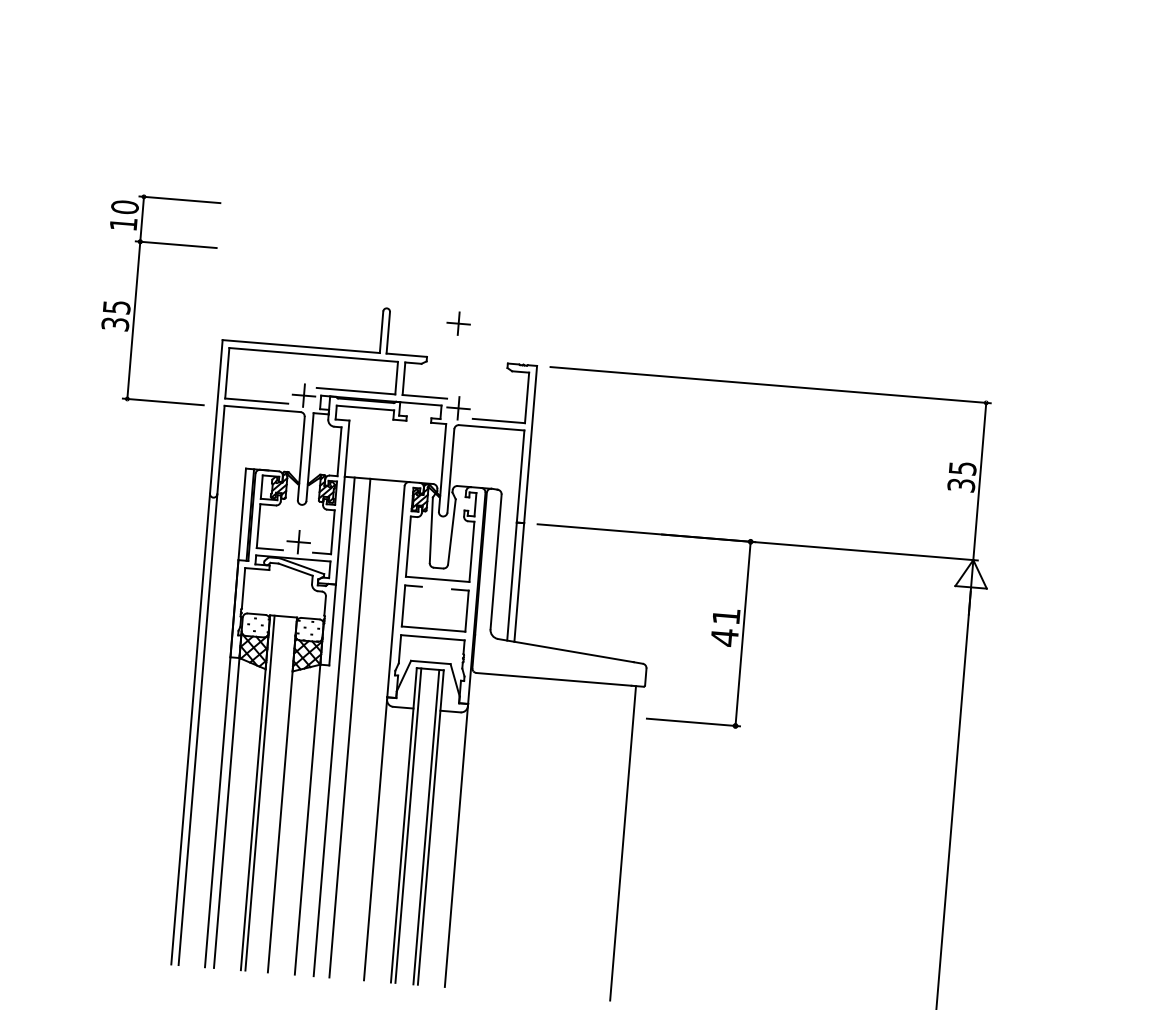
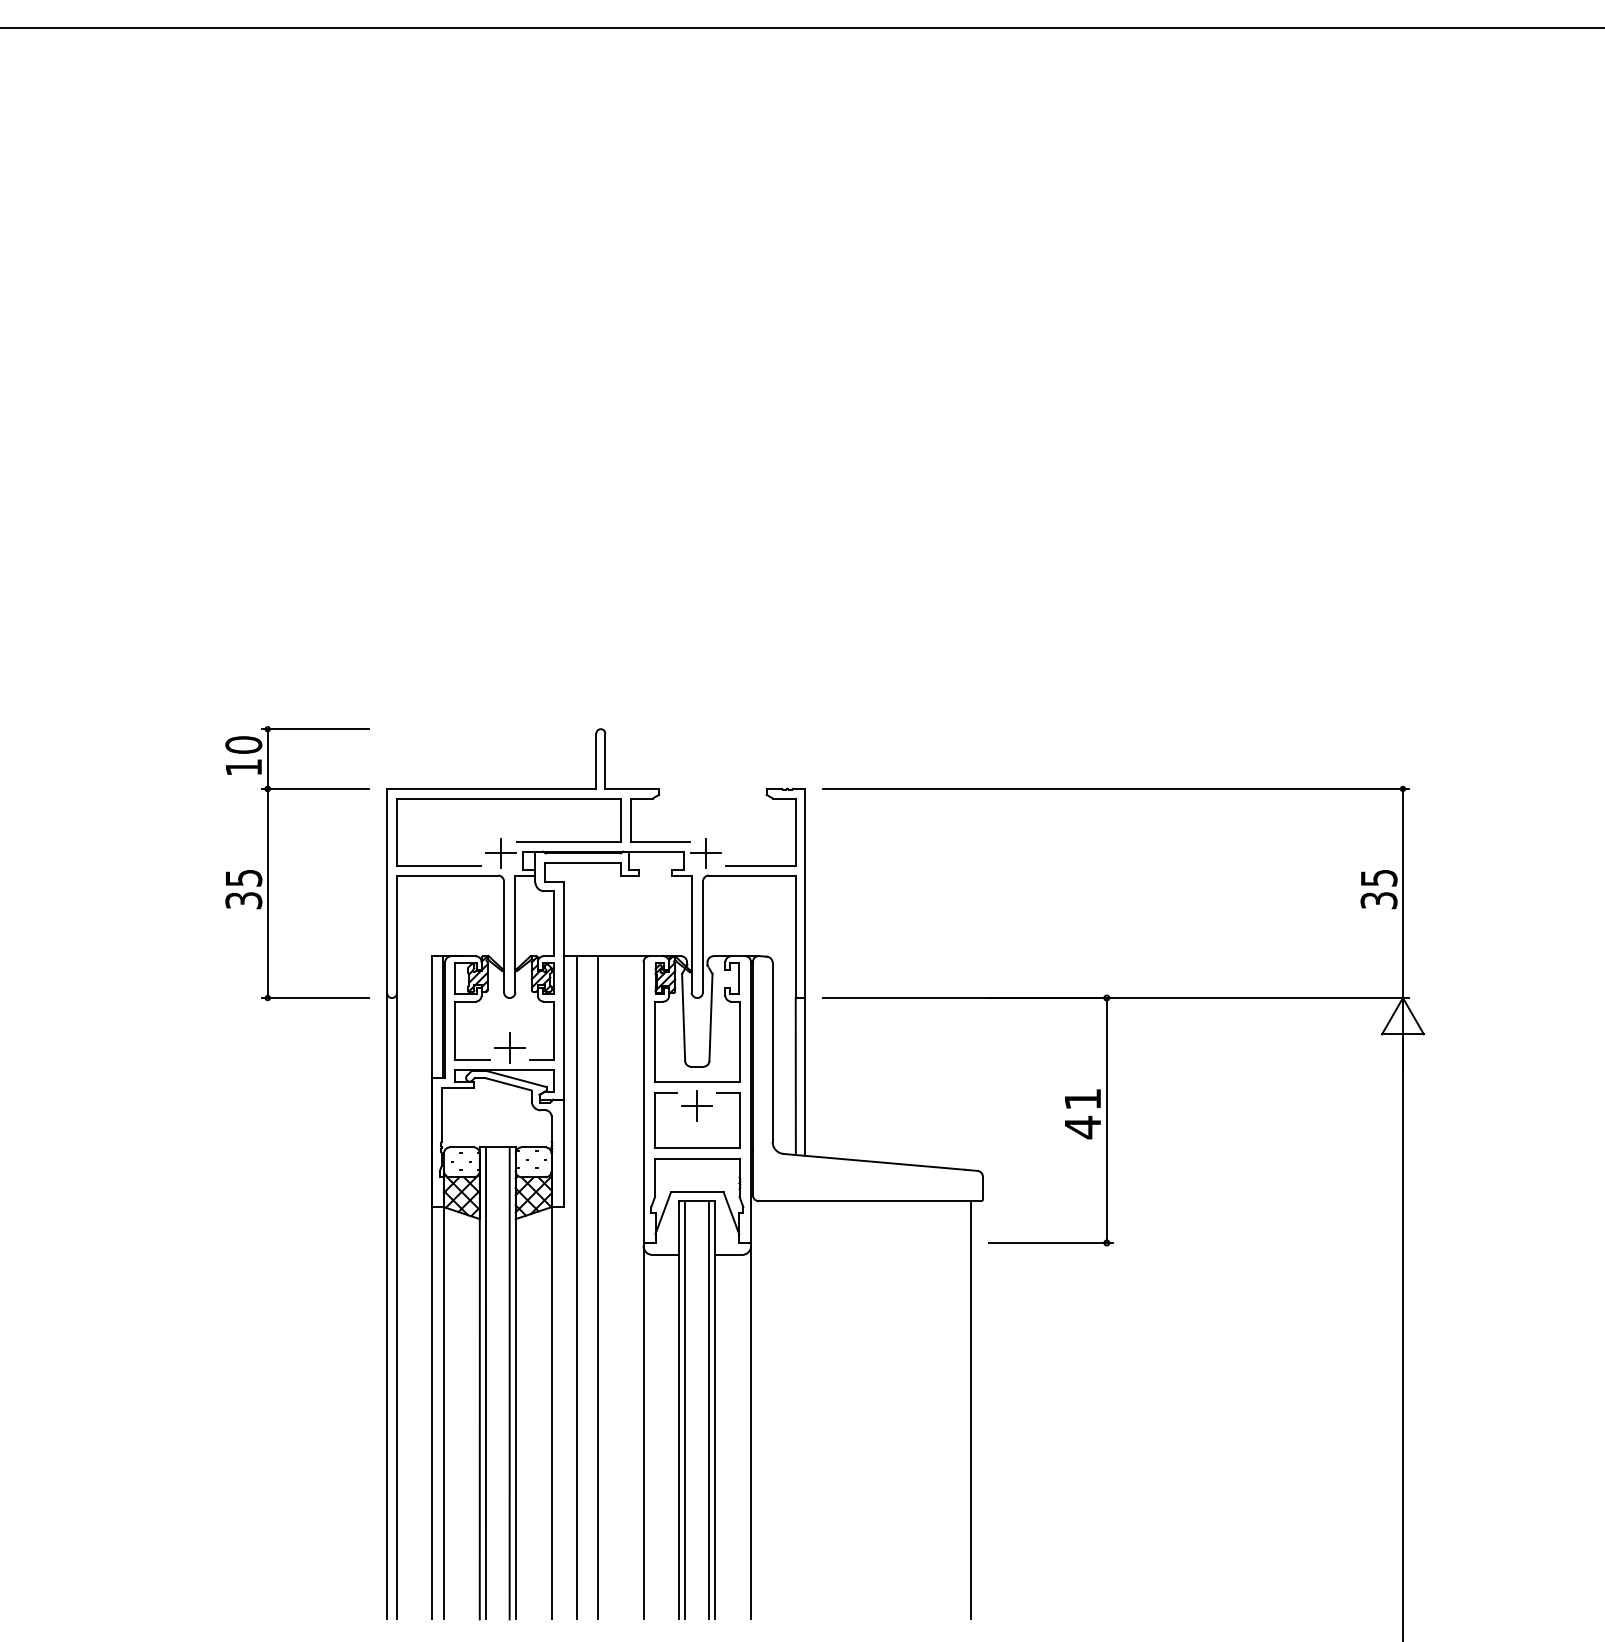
part: (136, 297) -> (268, 863), moved
part: (458, 323) -> (696, 1105), moved
line: (277, 794) -> (509, 1383), added

